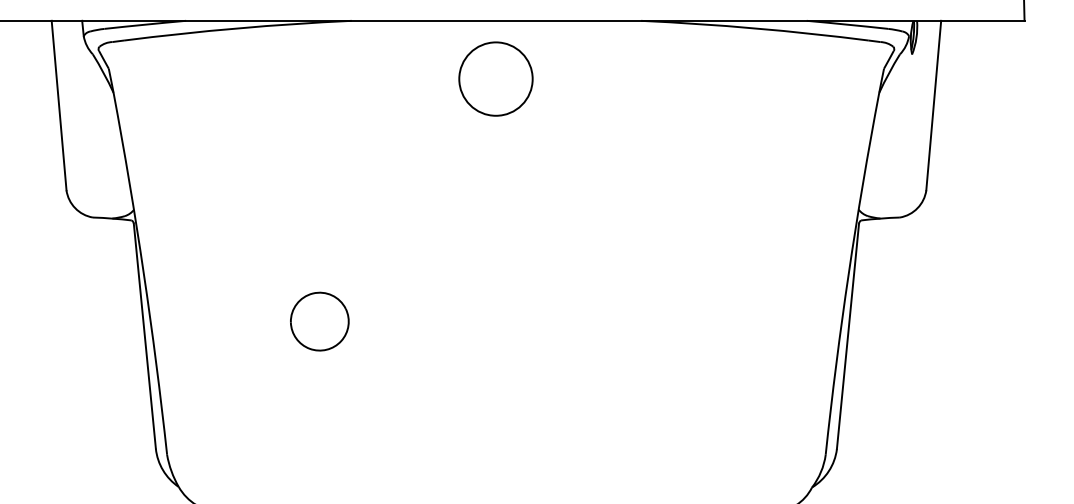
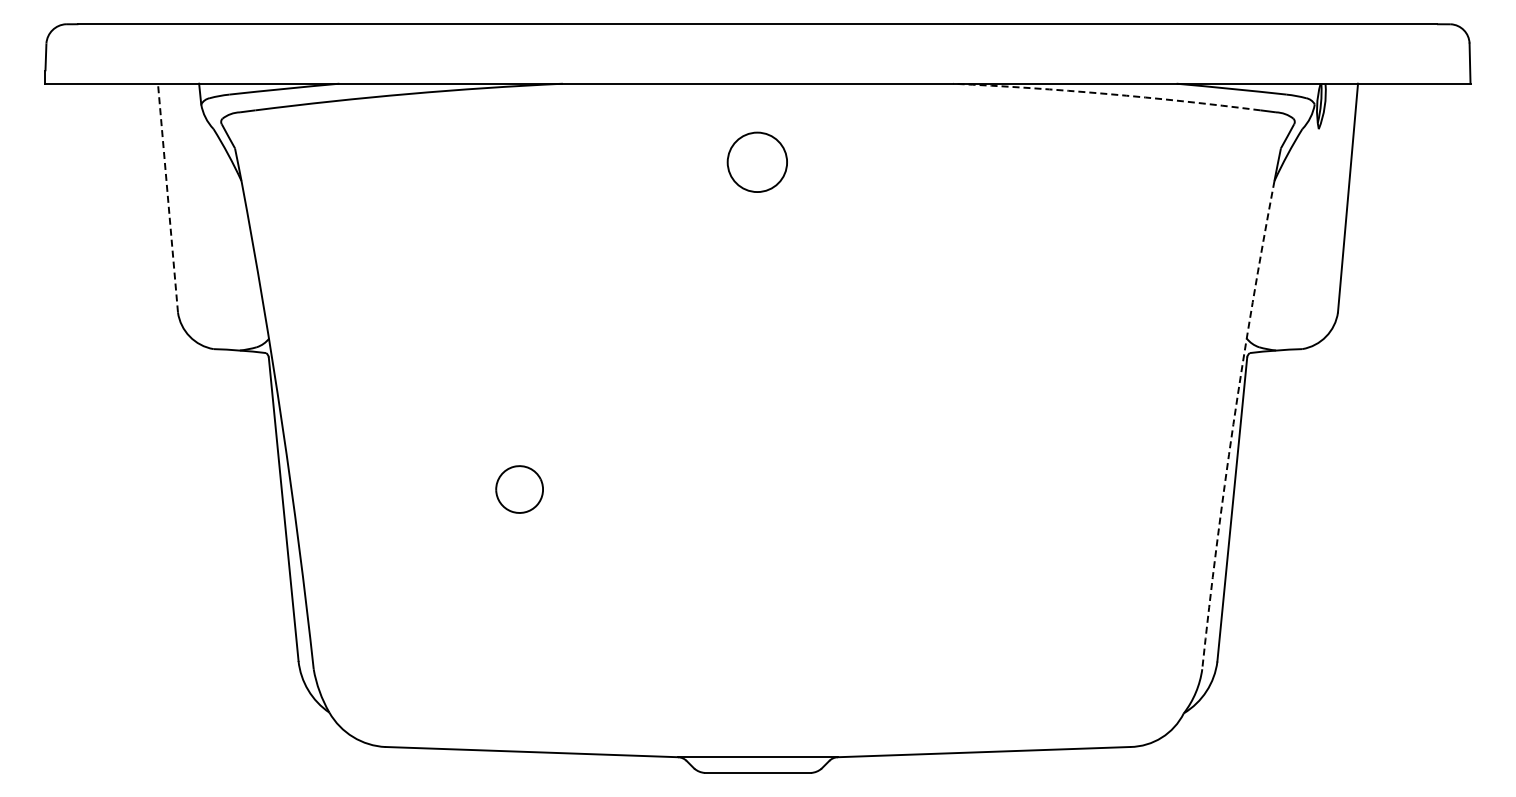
arc: (755, 28) -> (1107, 93), solid -> dashed
circle: (495, 78) -> (756, 161), size x0.6
line: (58, 105) -> (167, 198), solid -> dashed
arc: (848, 273) -> (1233, 424), solid -> dashed
part: (319, 321) -> (519, 489), size x0.6

